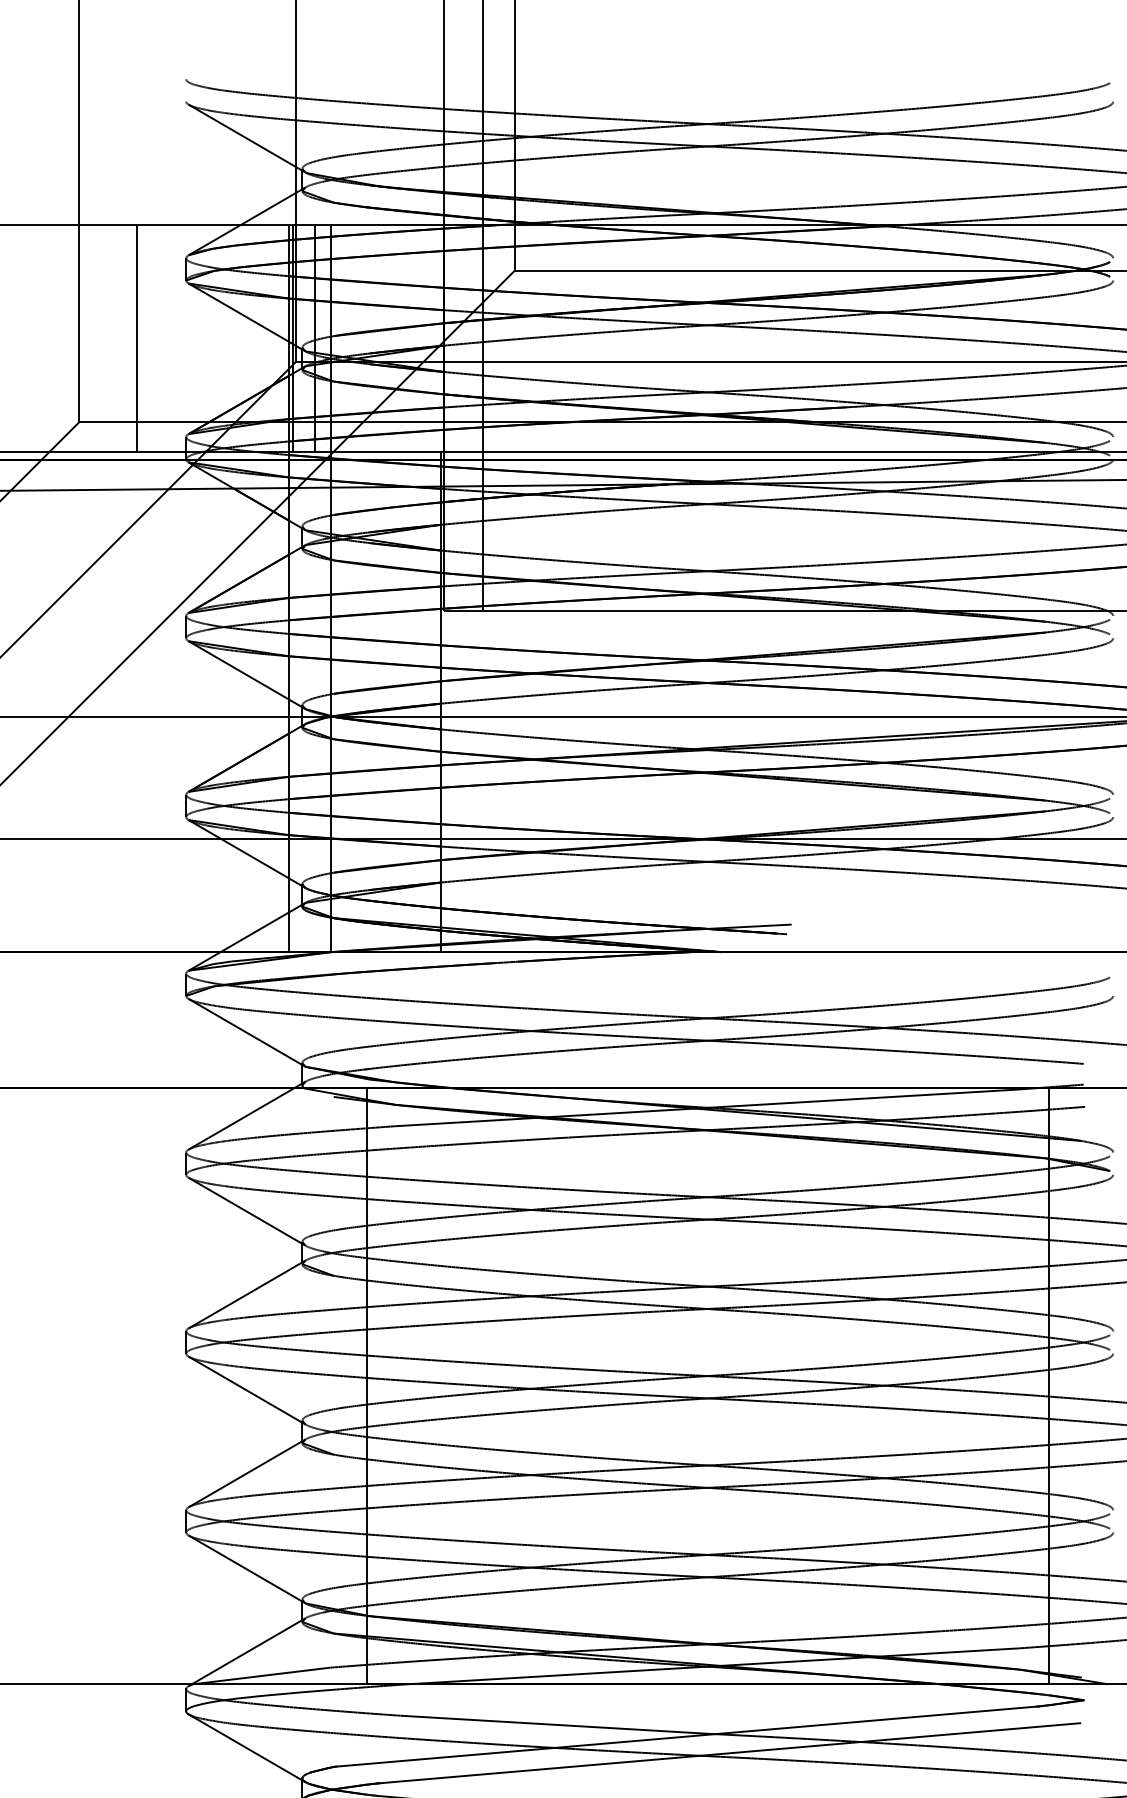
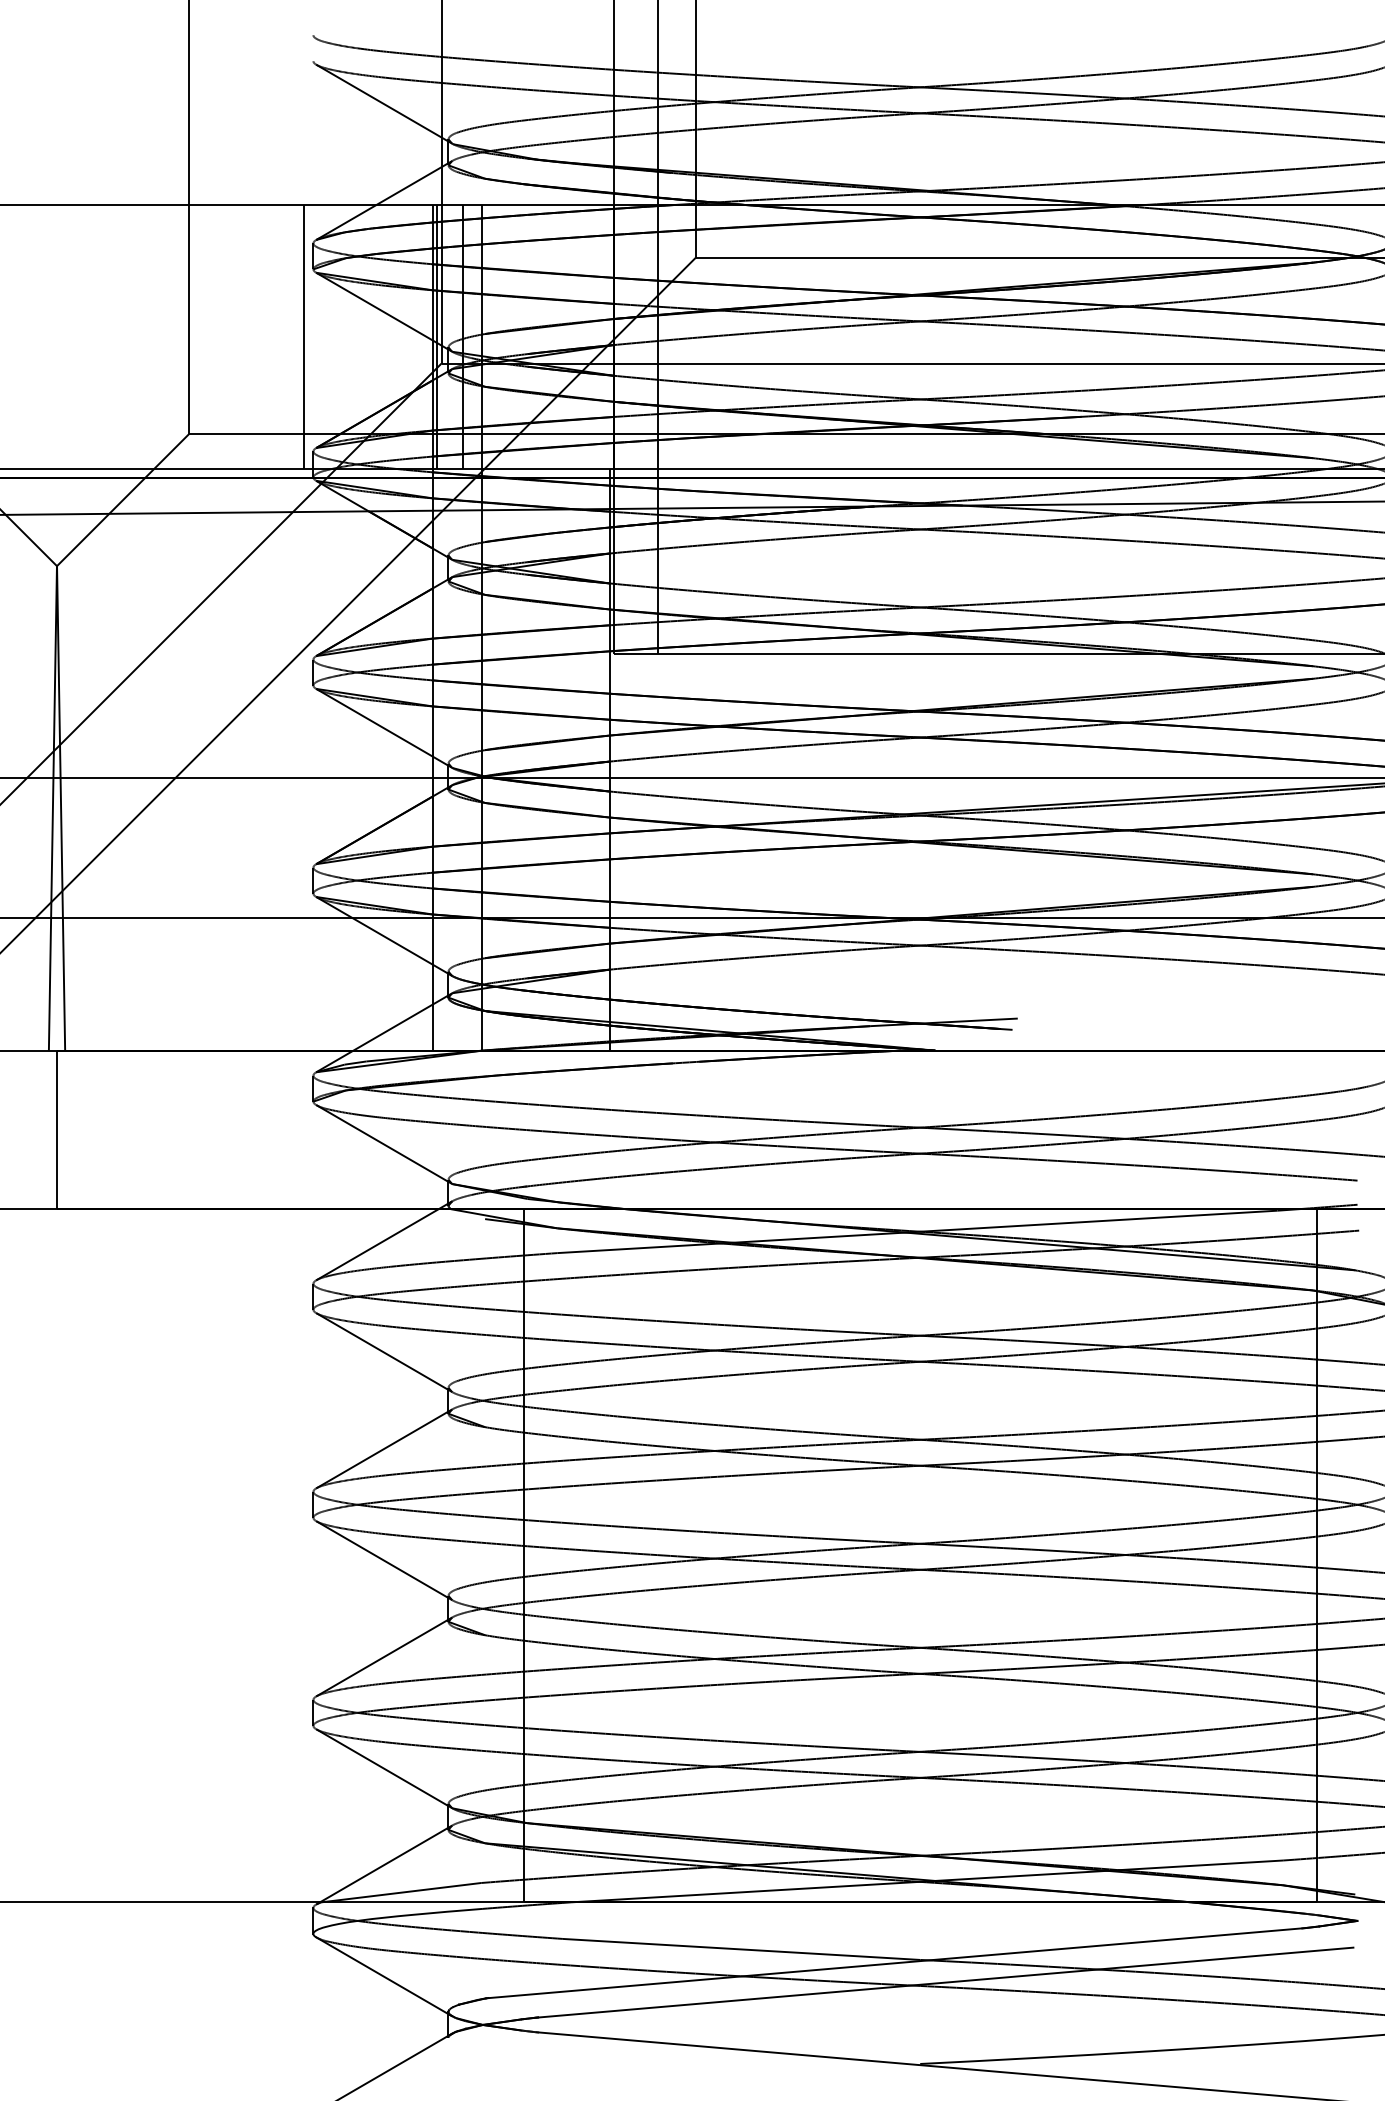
line: (137, 339) -> (304, 337), moved

